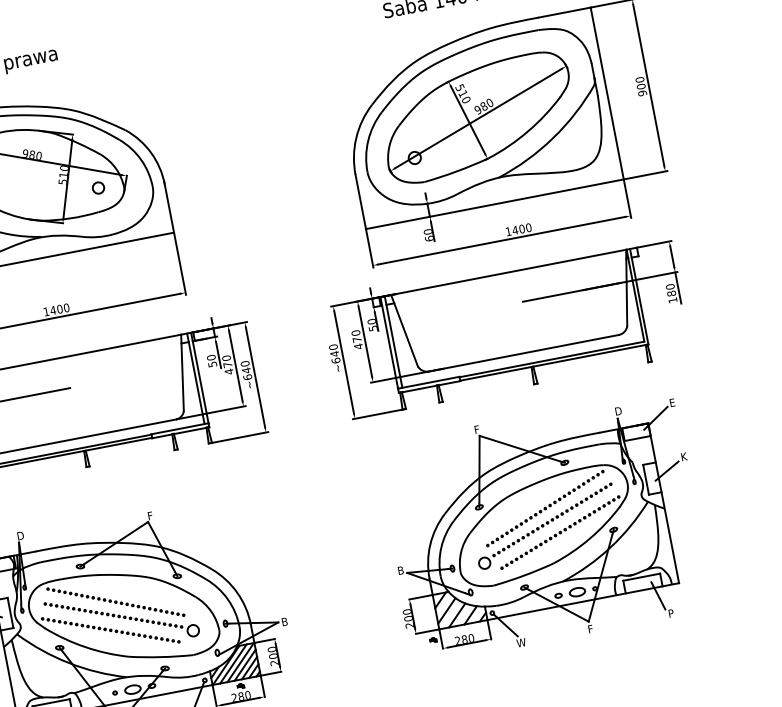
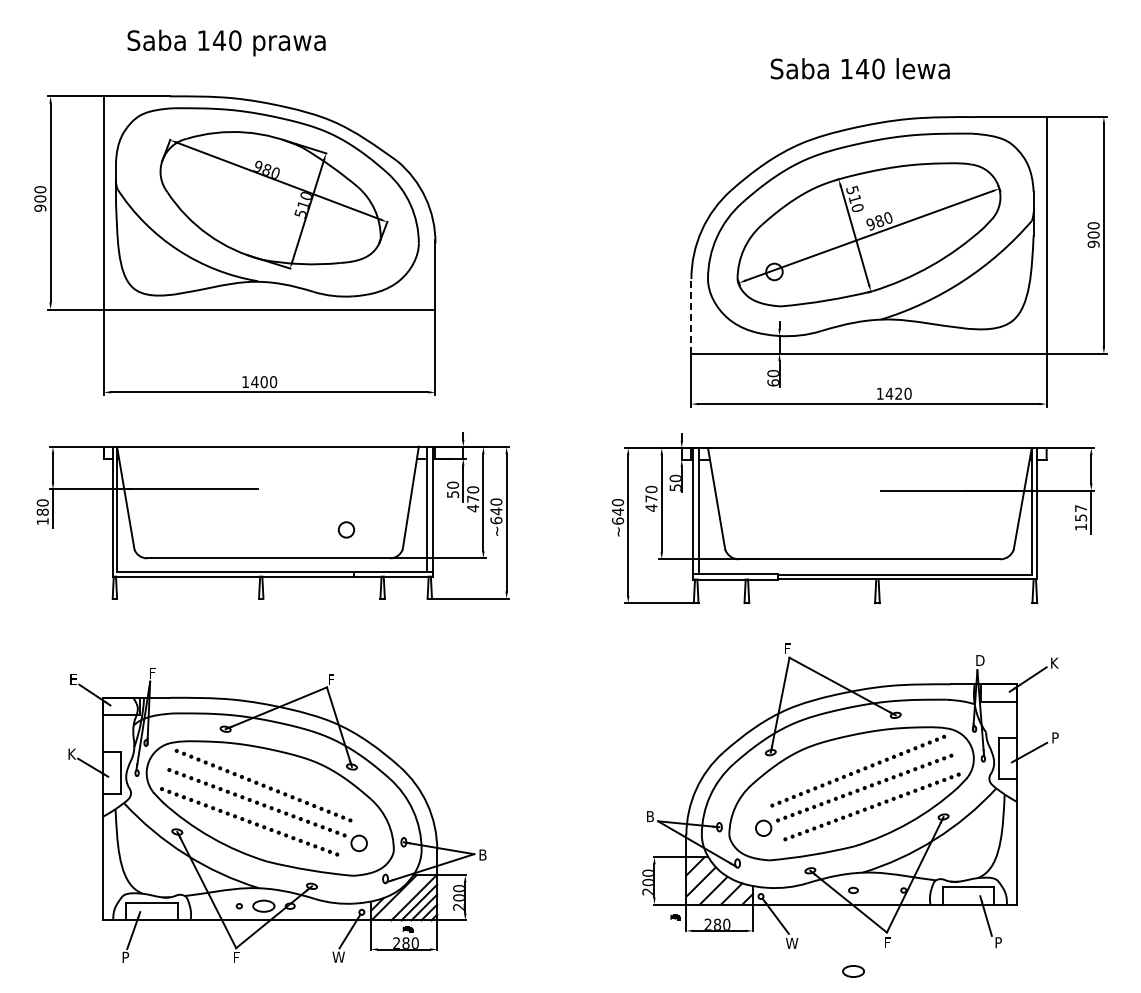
circle: (98, 187) -> (346, 529), moved
line: (360, 201) -> (691, 315), solid -> dashed
text: (521, 228) -> (898, 393), 1400 -> 1420
text: (671, 290) -> (1081, 513), 180 -> 157
text: (672, 402) -> (1054, 662), E -> K
text: (684, 456) -> (1056, 737), K -> P
text: (20, 535) -> (154, 672), D -> F
part: (577, 592) -> (853, 971), moved
line: (233, 663) -> (403, 897), removed

